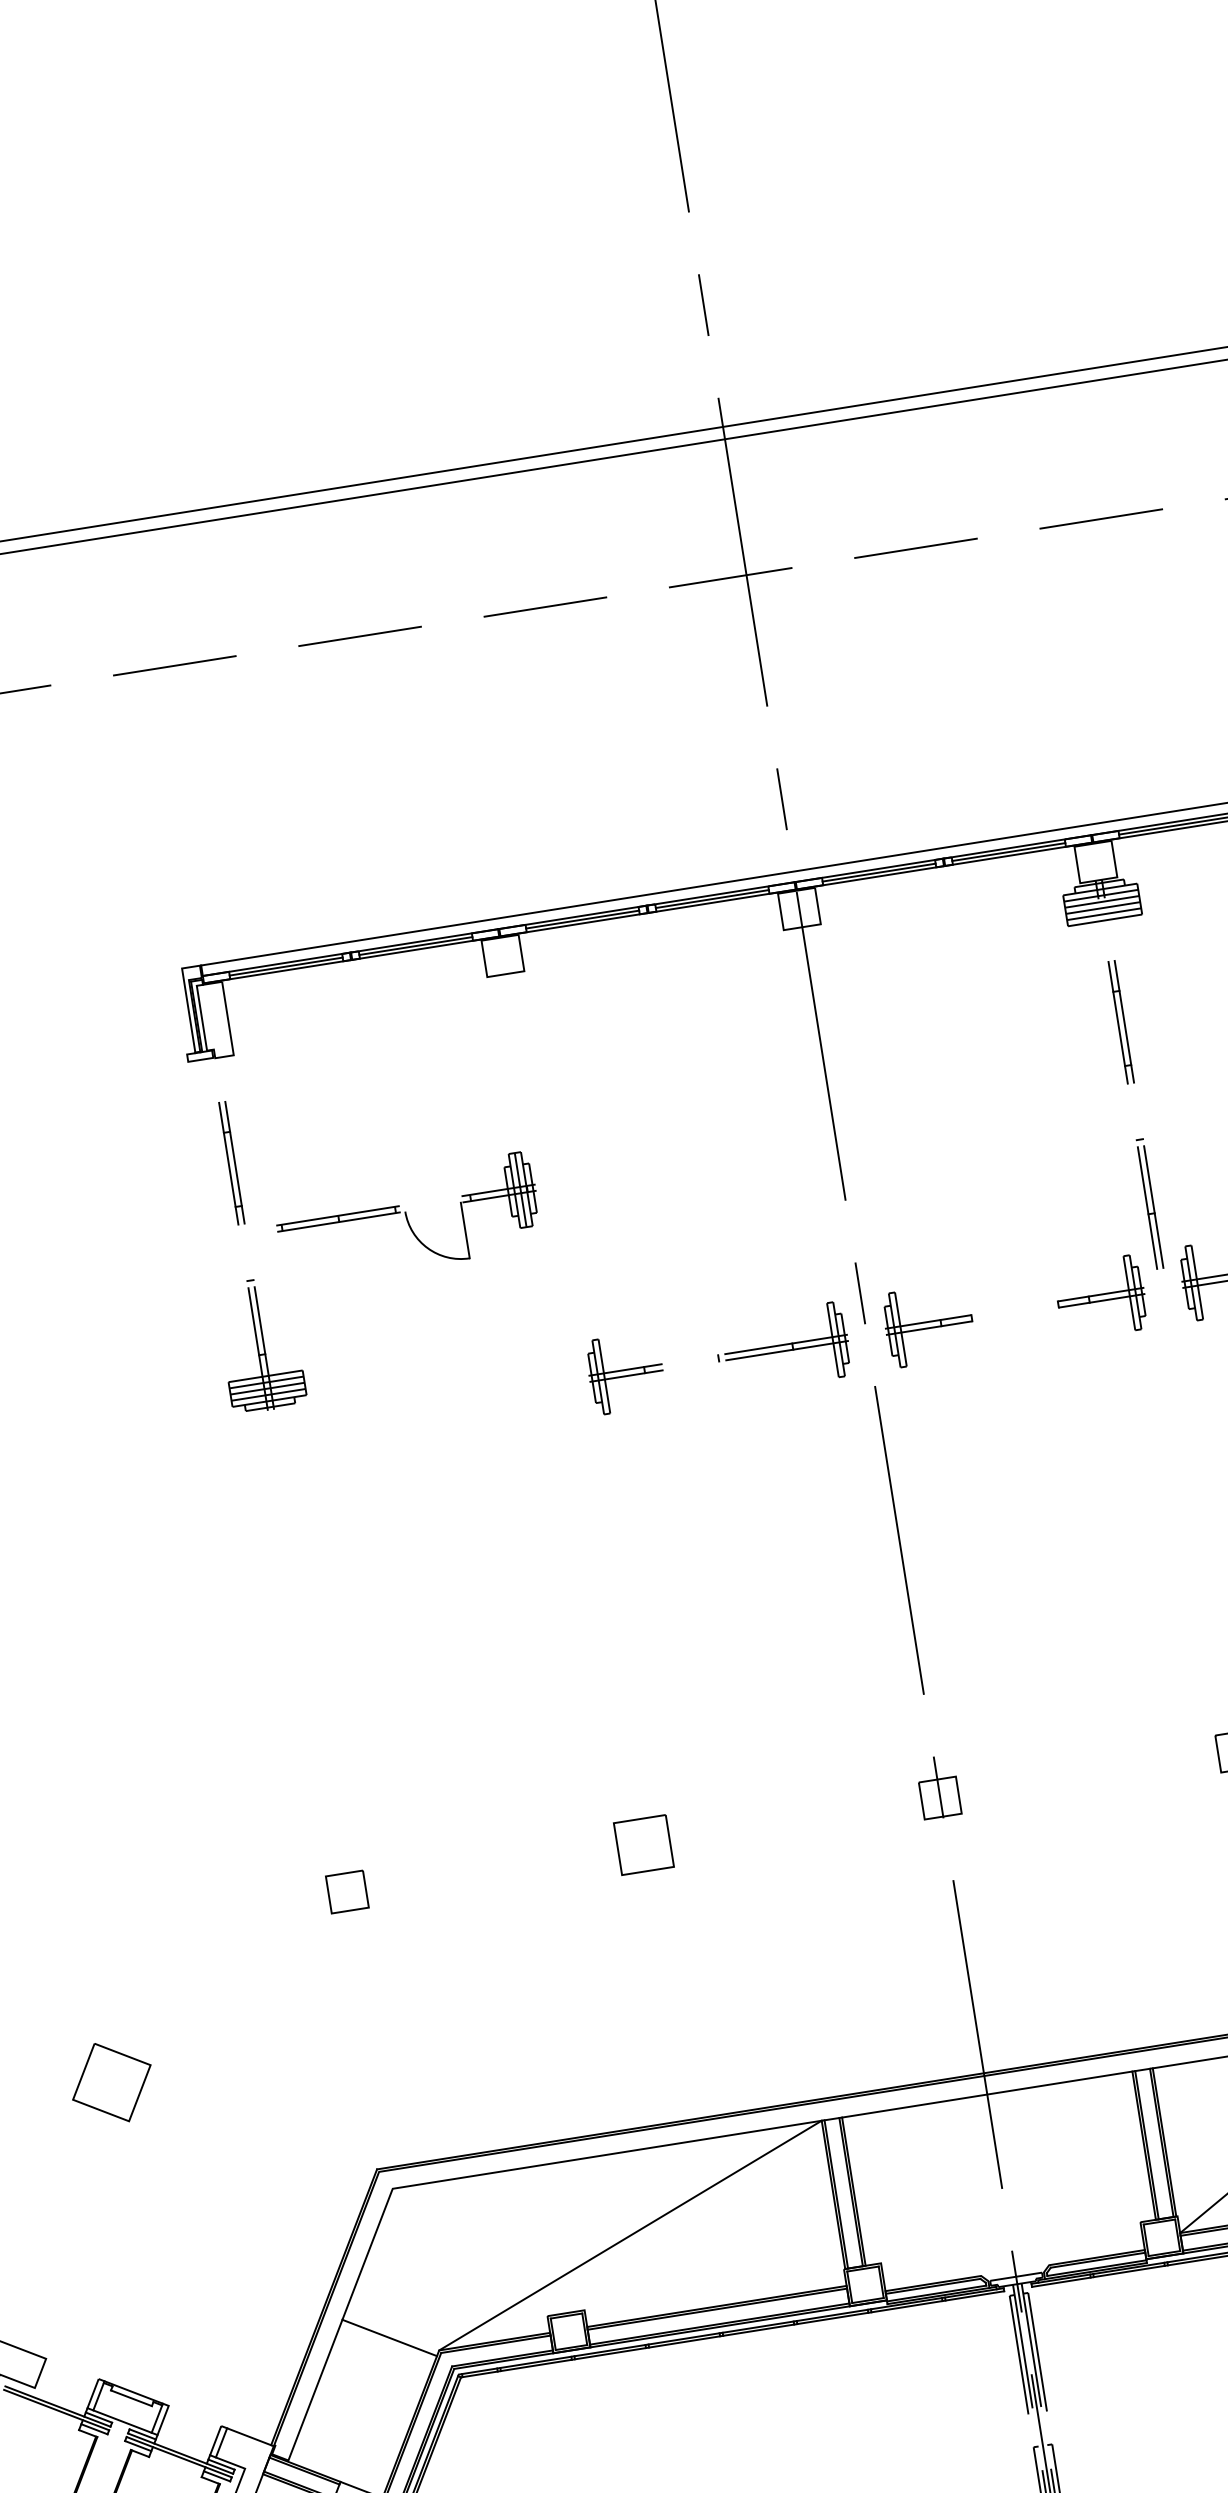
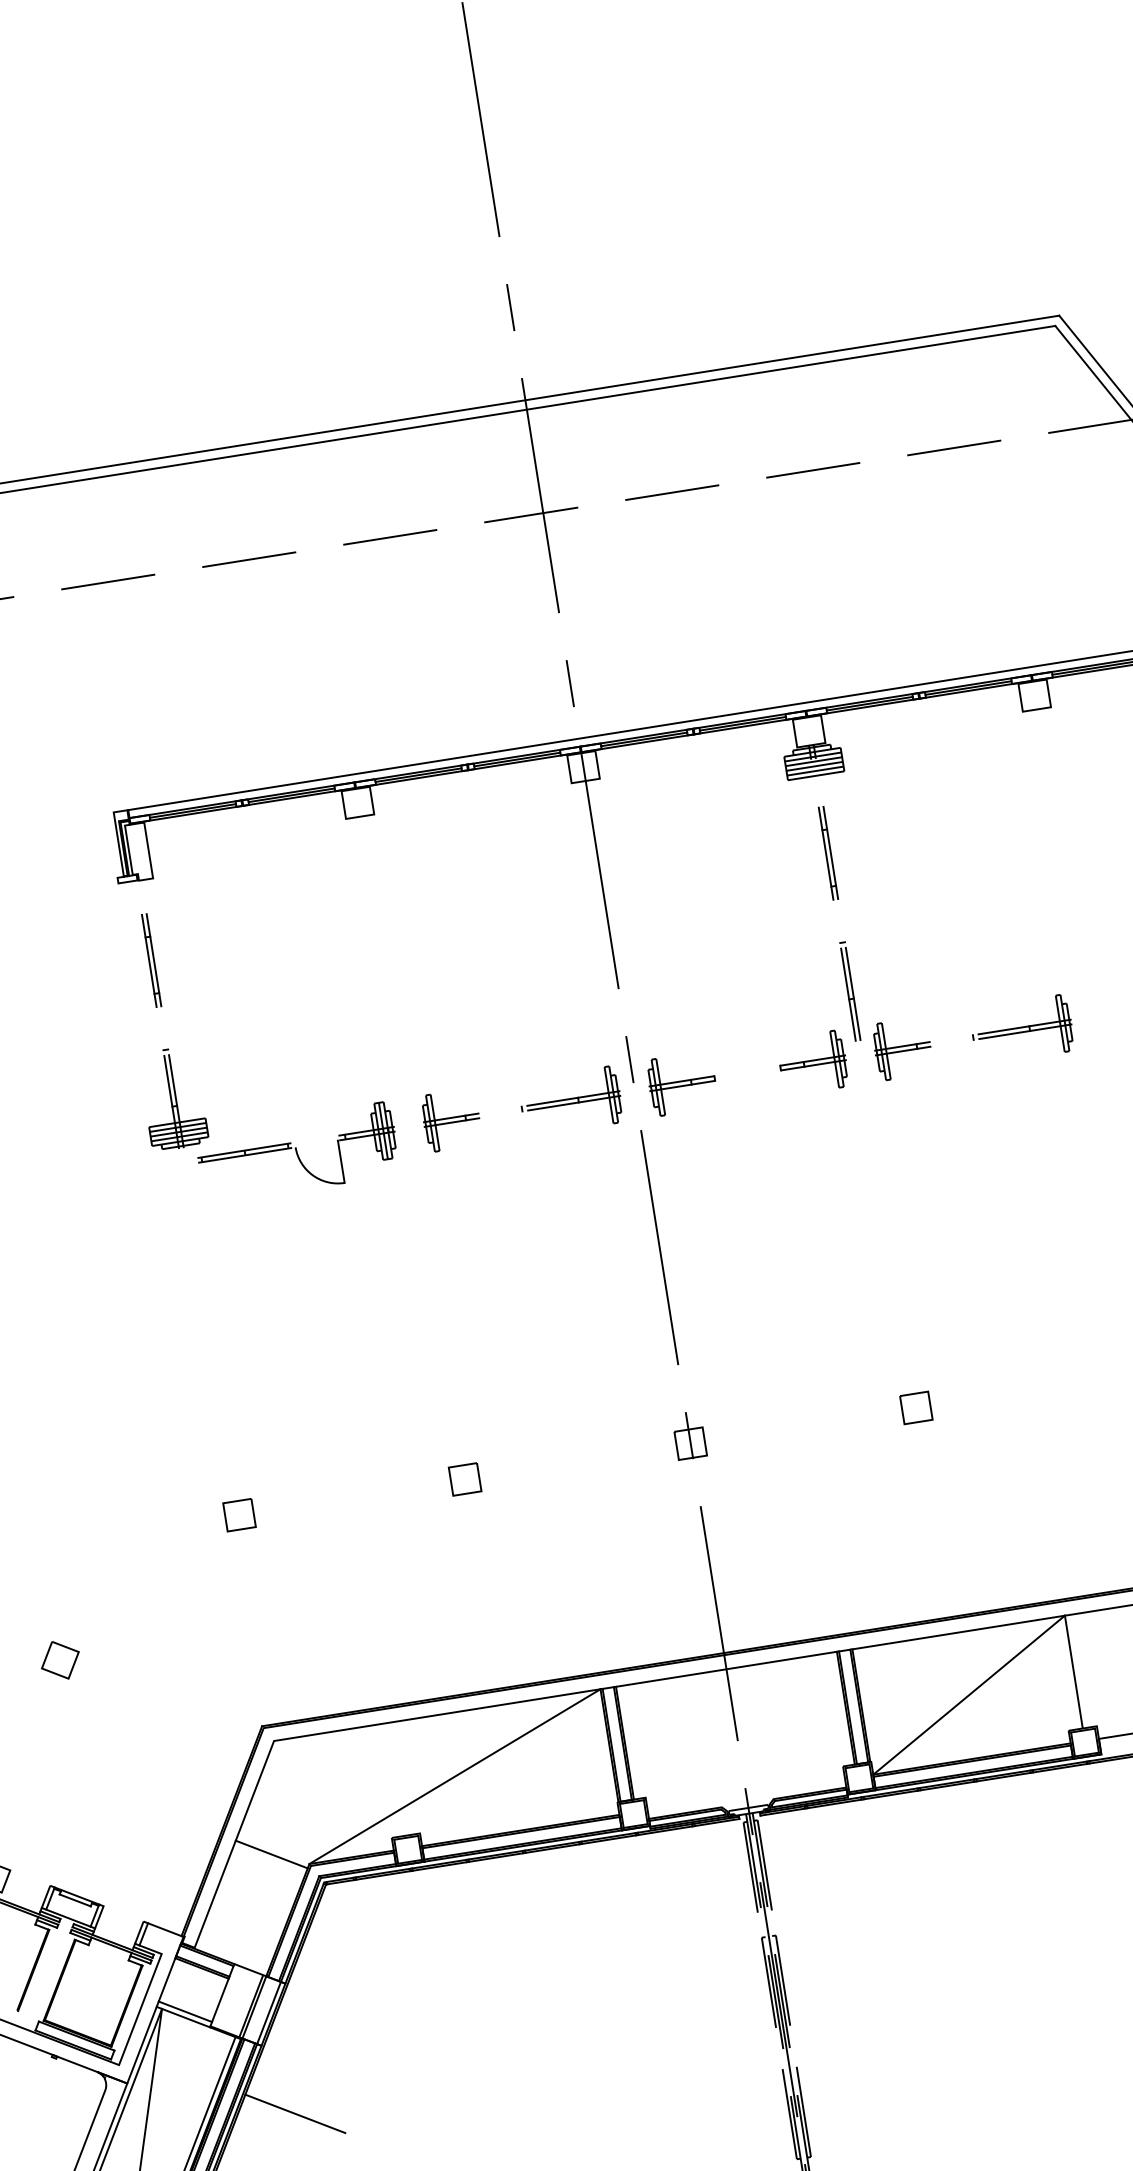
part: (406, 1205) -> (296, 1142), moved
part: (642, 1845) -> (464, 1479), size x0.71
part: (112, 2082) -> (60, 1660), size x0.62

